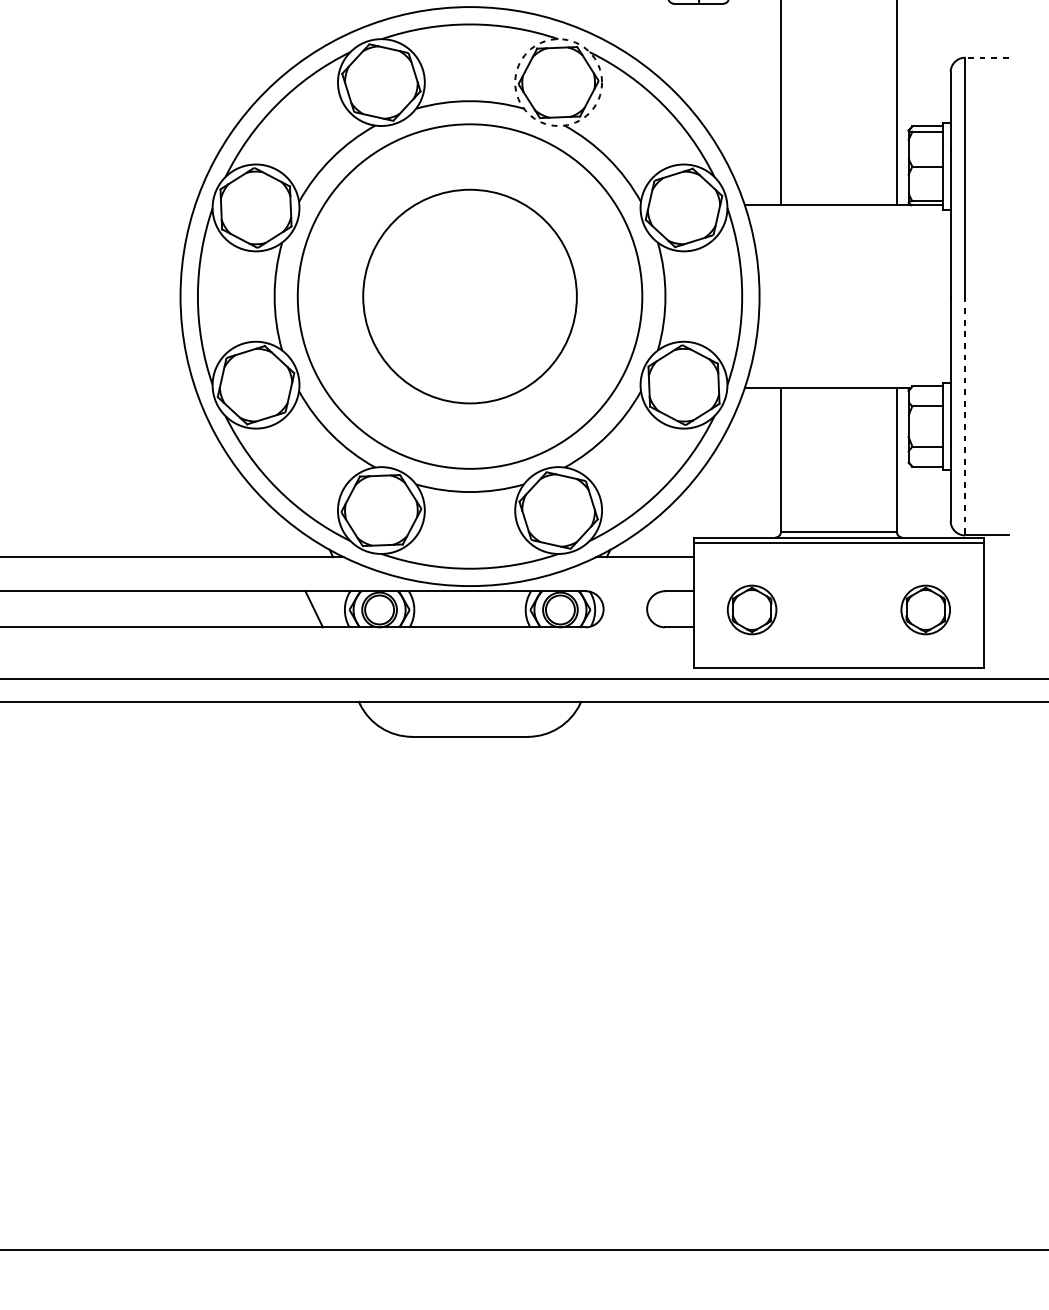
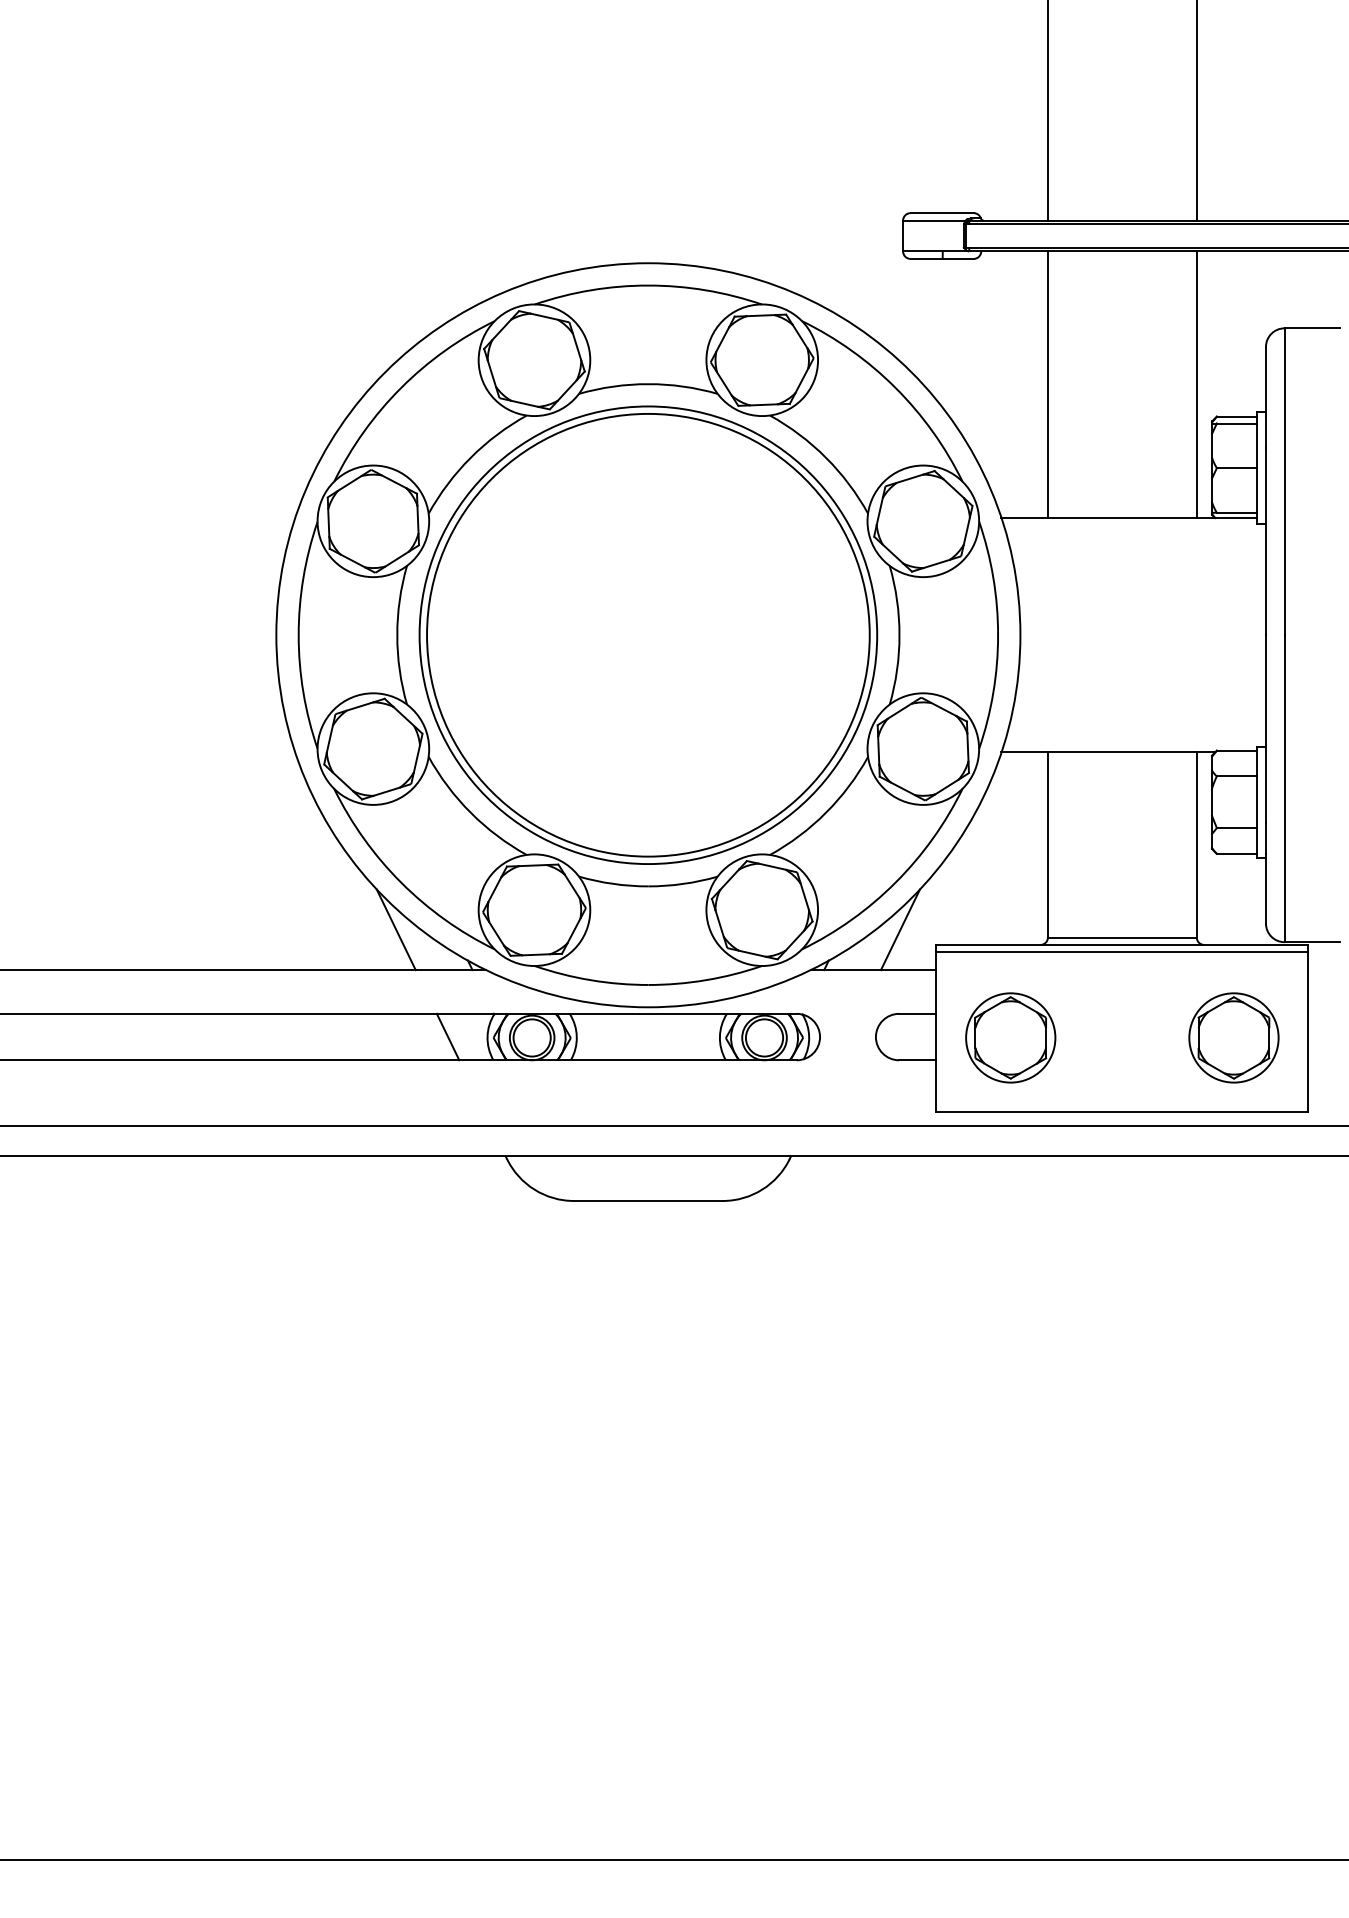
line: (986, 57) -> (1312, 328), dashed -> solid
circle: (558, 82) -> (762, 360), dashed -> solid
circle: (470, 296) -> (648, 635), size x1.67
line: (965, 416) -> (1284, 789), dashed -> solid
line: (273, 525) -> (395, 929), added
line: (665, 525) -> (899, 929), added
part: (751, 609) -> (1010, 1037), size x1.43
part: (925, 609) -> (1233, 1037), size x1.43

